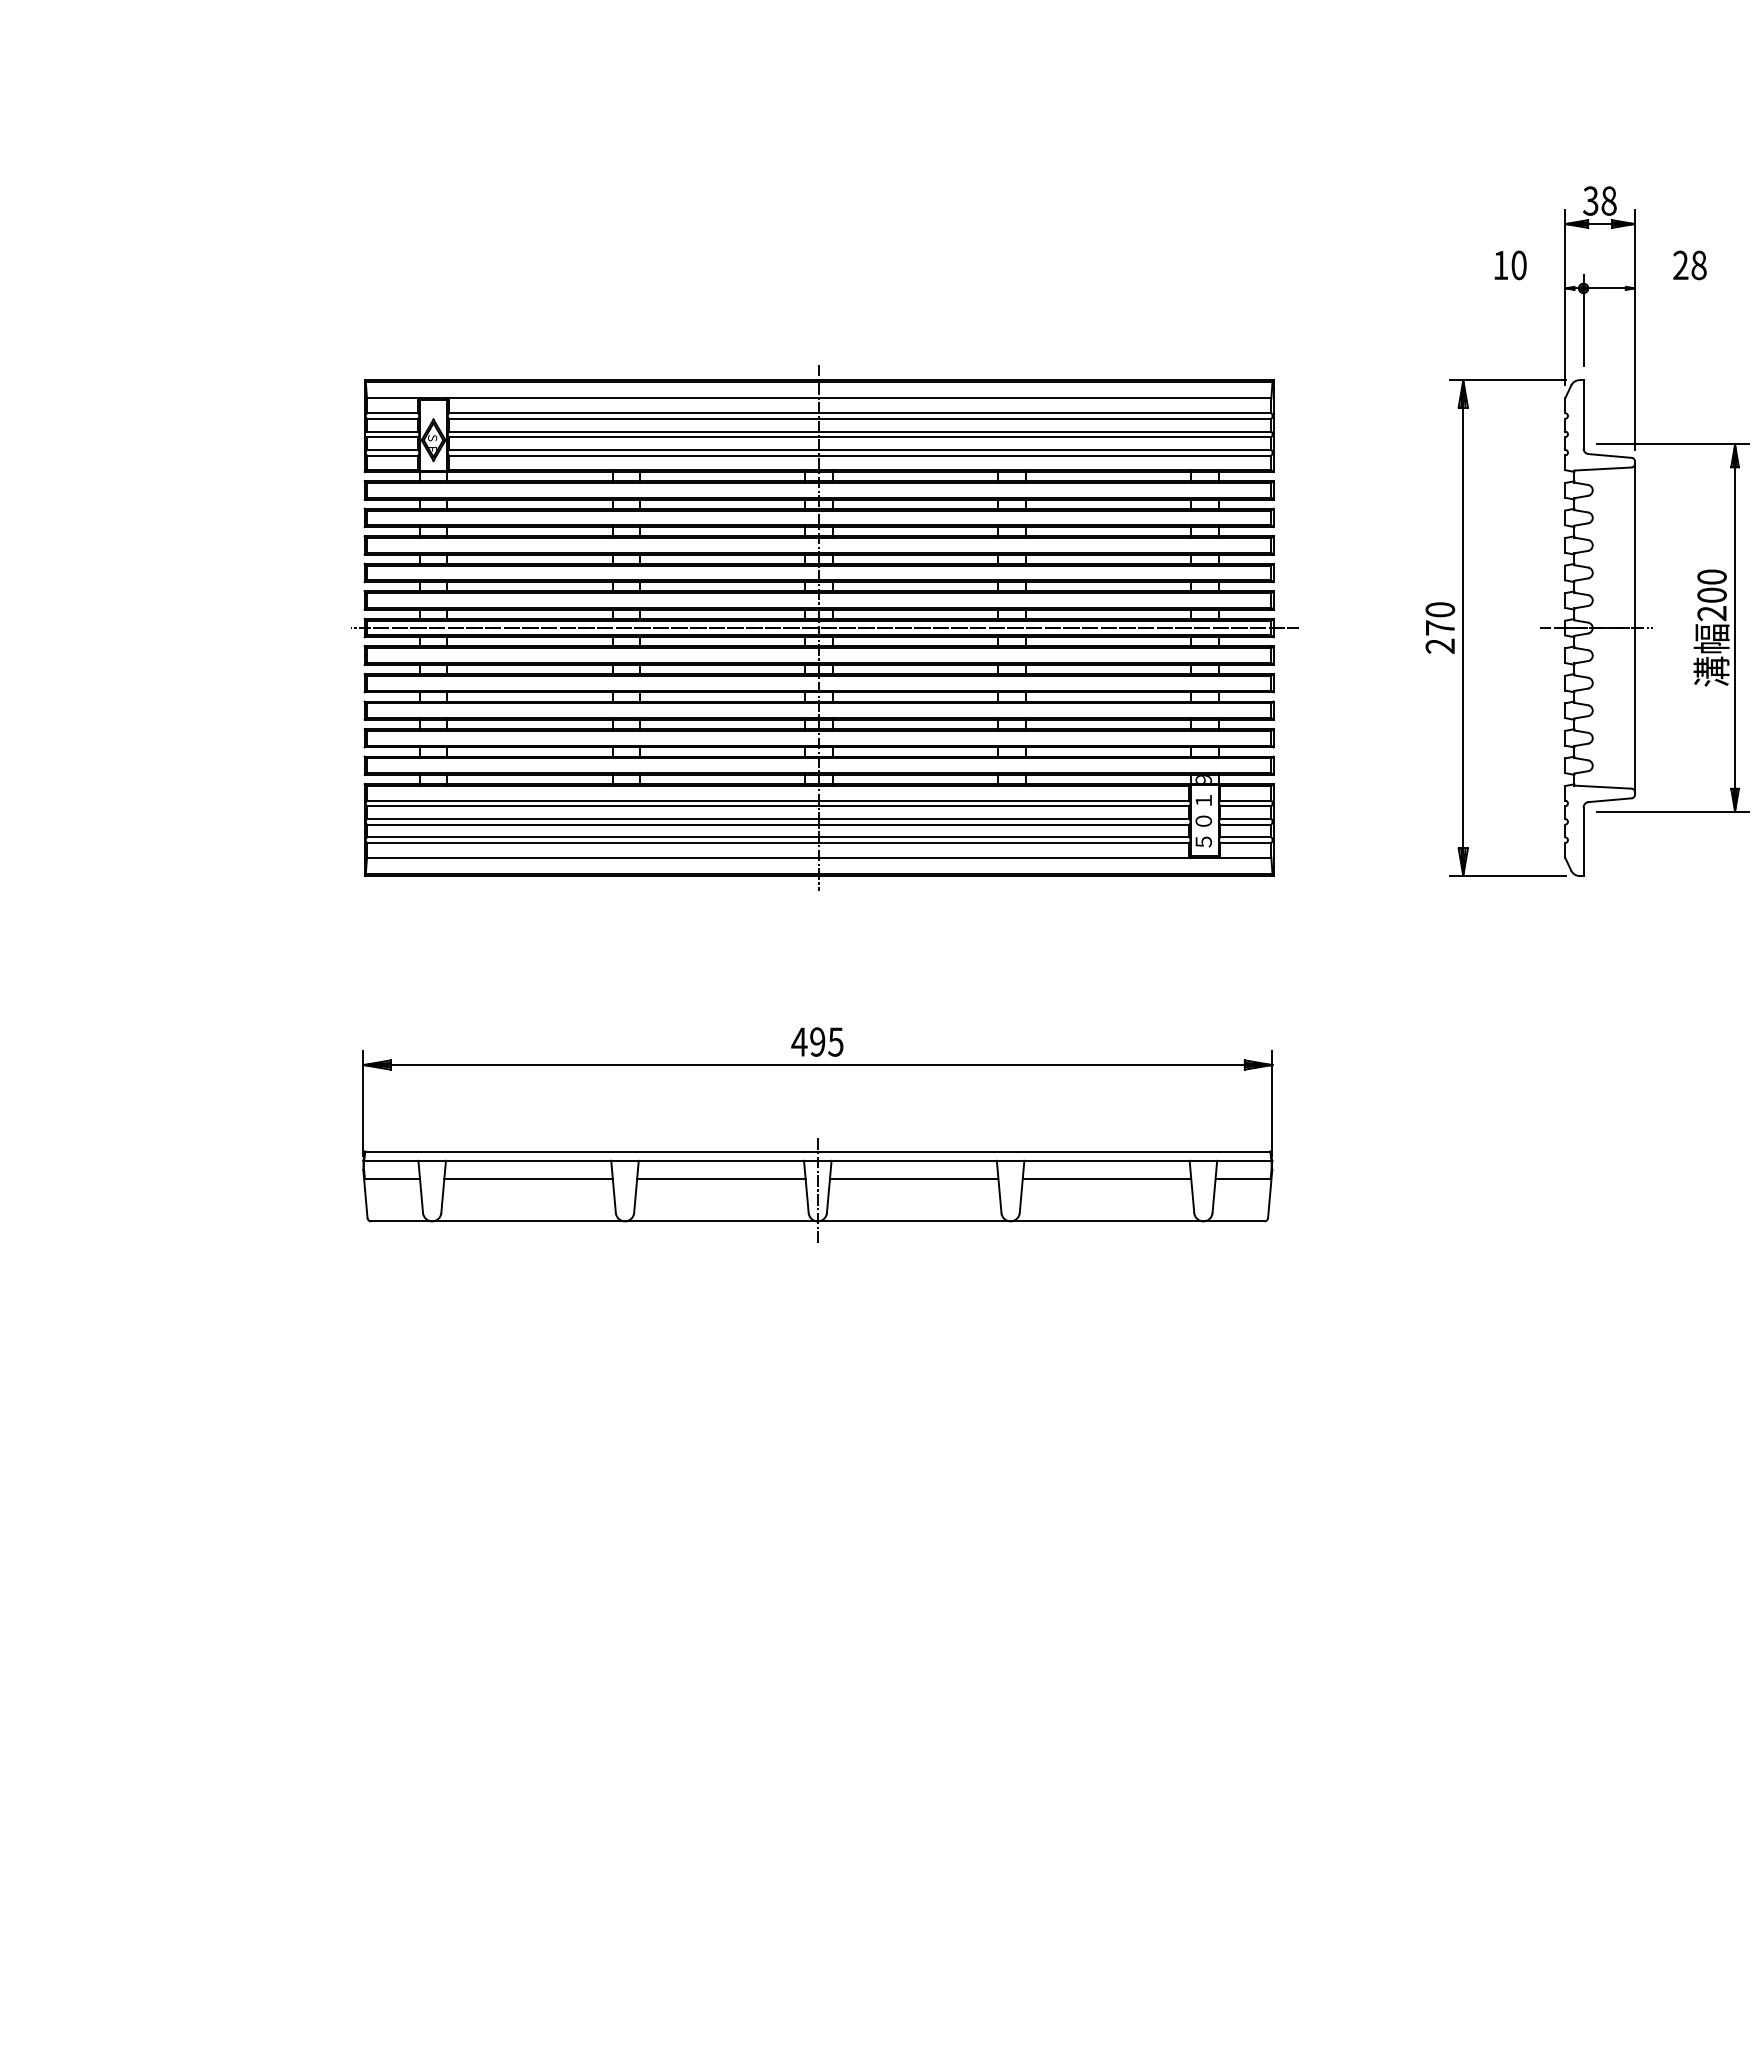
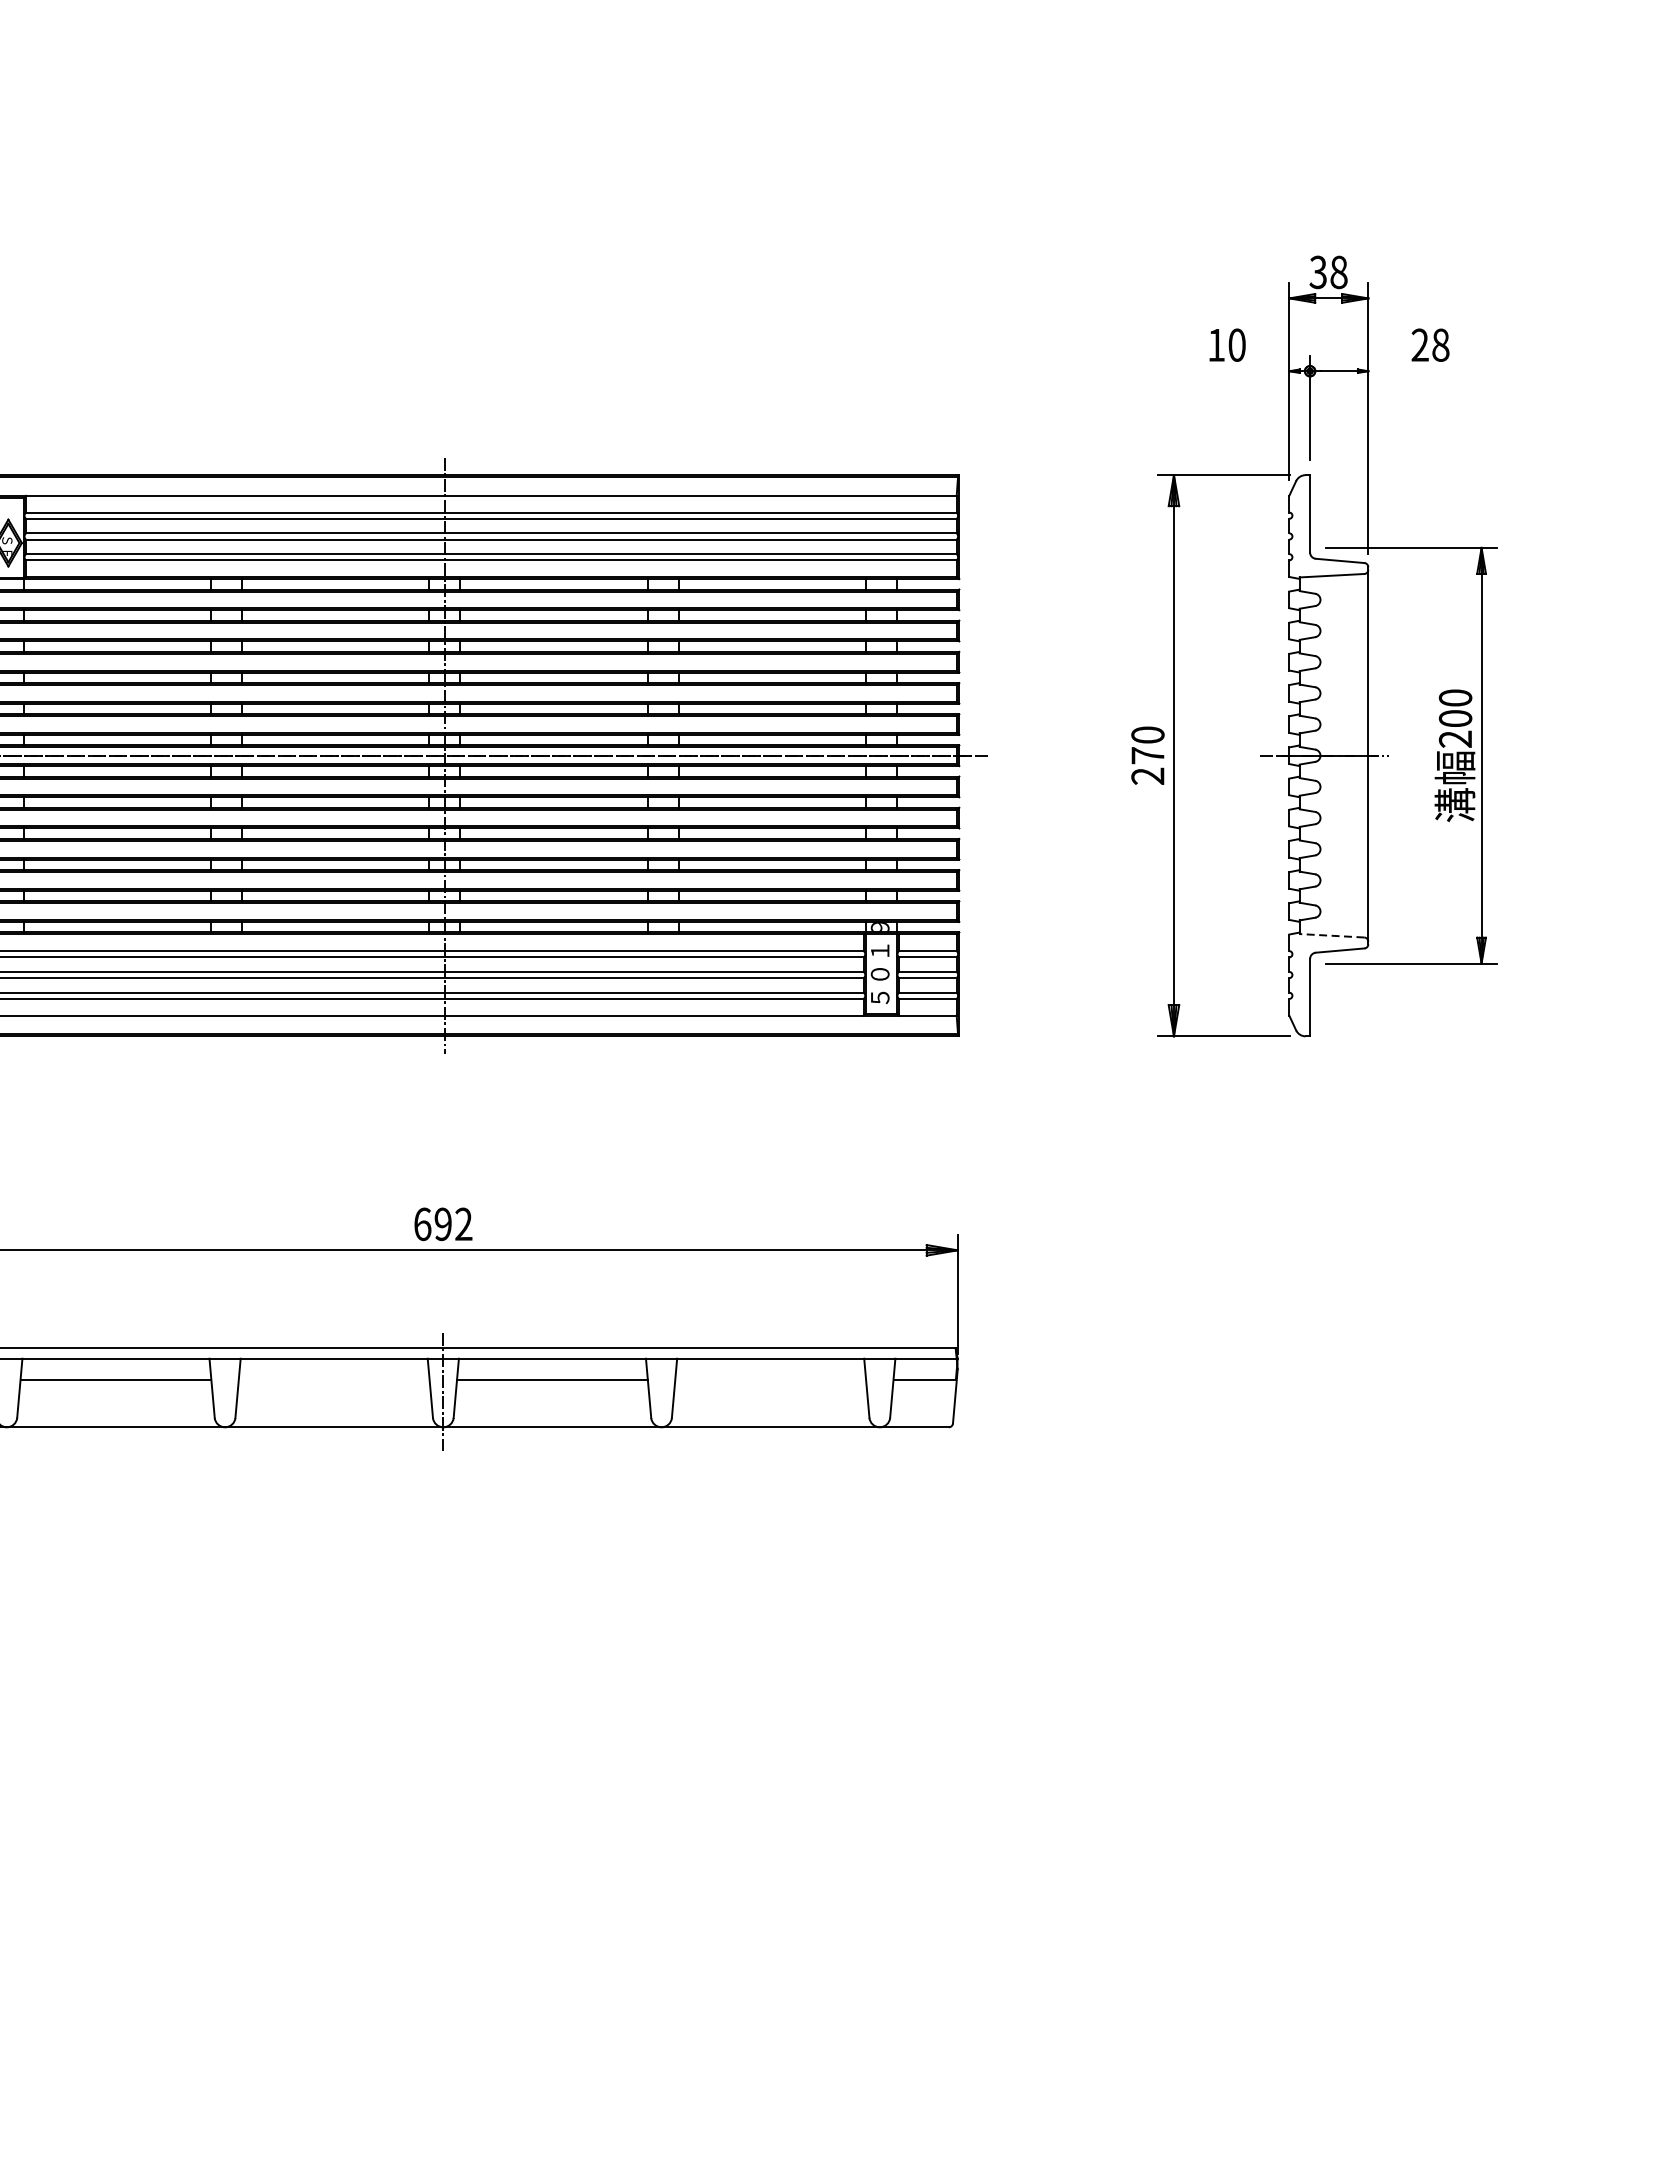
line: (1602, 787) -> (1331, 936), solid -> dashed
text: (817, 1041) -> (442, 1223), 495 -> 692
line: (721, 1179) -> (334, 1379), removed
line: (1106, 1179) -> (770, 1379), removed

